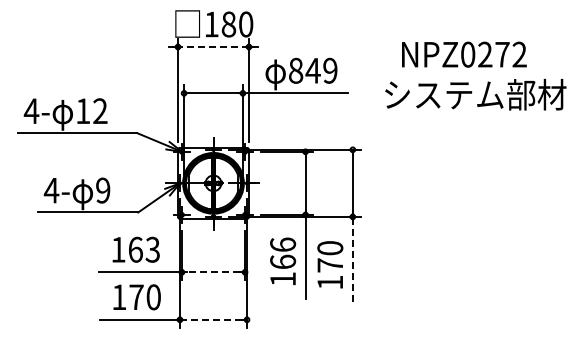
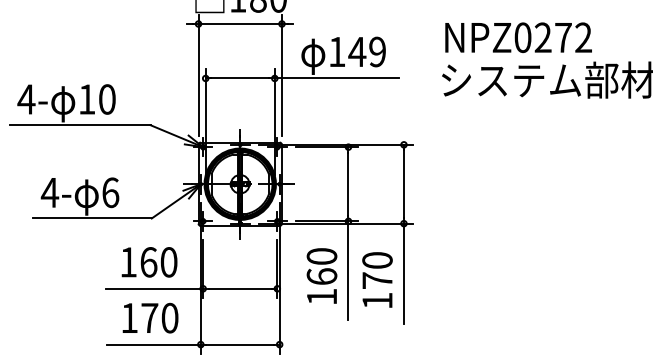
line: (213, 47) -> (240, 24), dashed -> solid
text: (464, 54) -> (518, 37), moved
text: (296, 70) -> (337, 51), 849 -> 149
text: (100, 111) -> (107, 99), 12 -> 10
text: (103, 190) -> (110, 192), 9 -> 6
text: (283, 244) -> (322, 256), 166 -> 160
text: (152, 249) -> (168, 261), 163 -> 160
line: (352, 259) -> (403, 273), dashed -> solid
line: (213, 272) -> (240, 289), dashed -> solid
line: (213, 319) -> (240, 344), dashed -> solid

